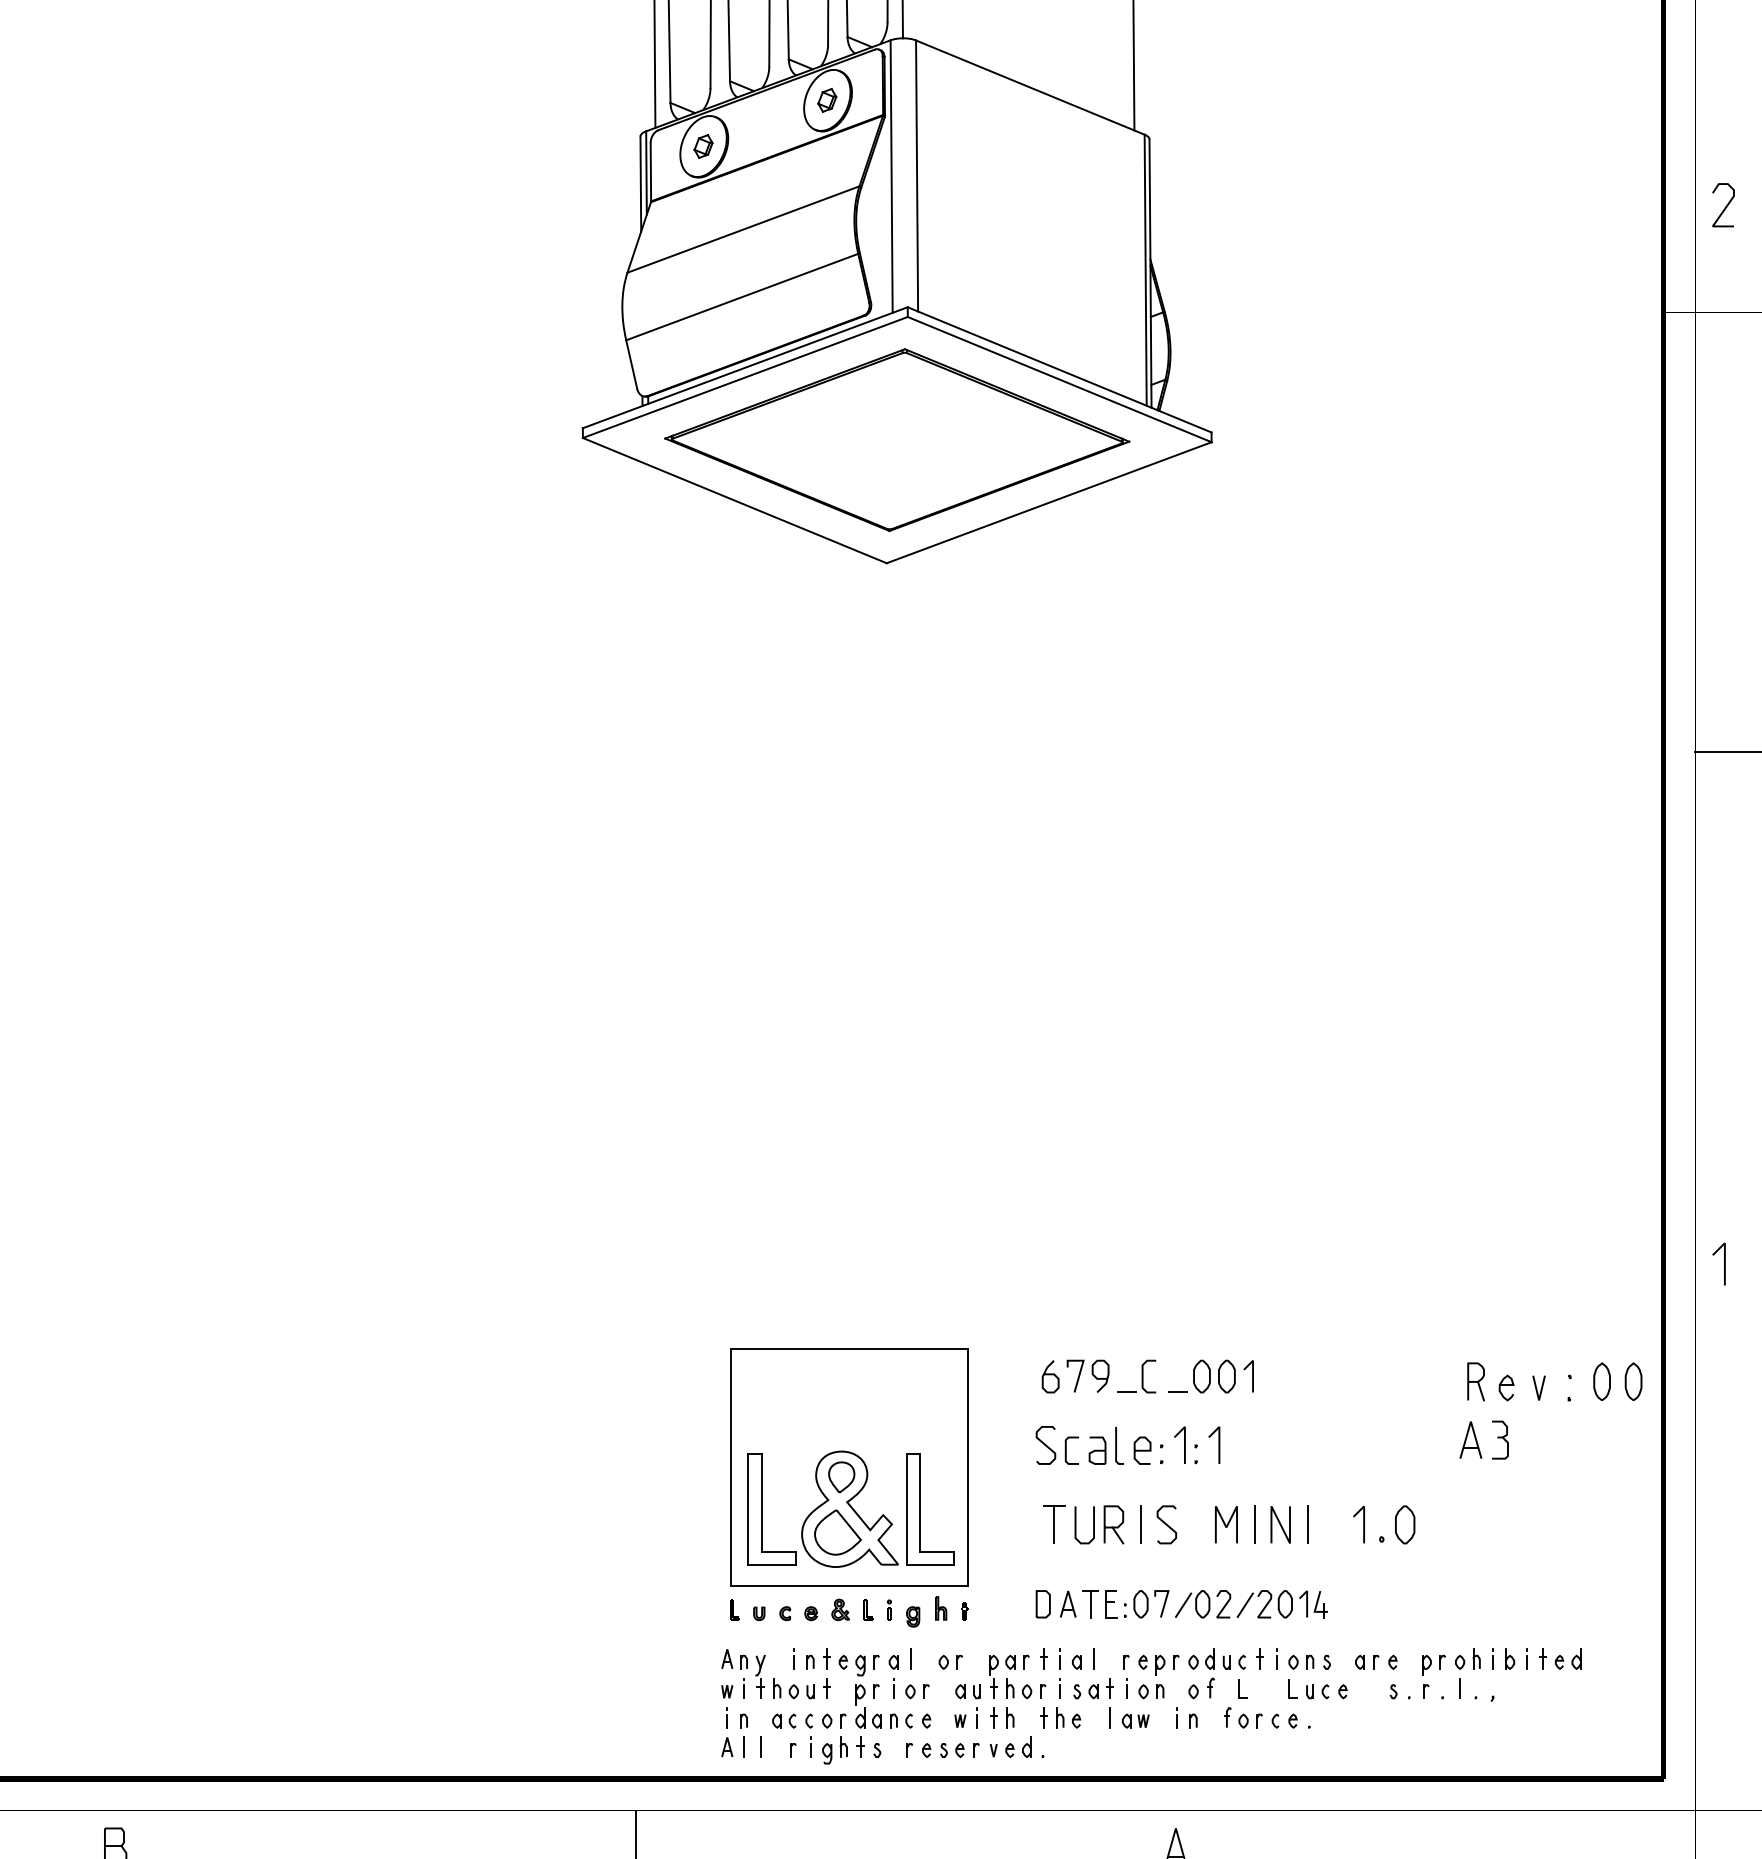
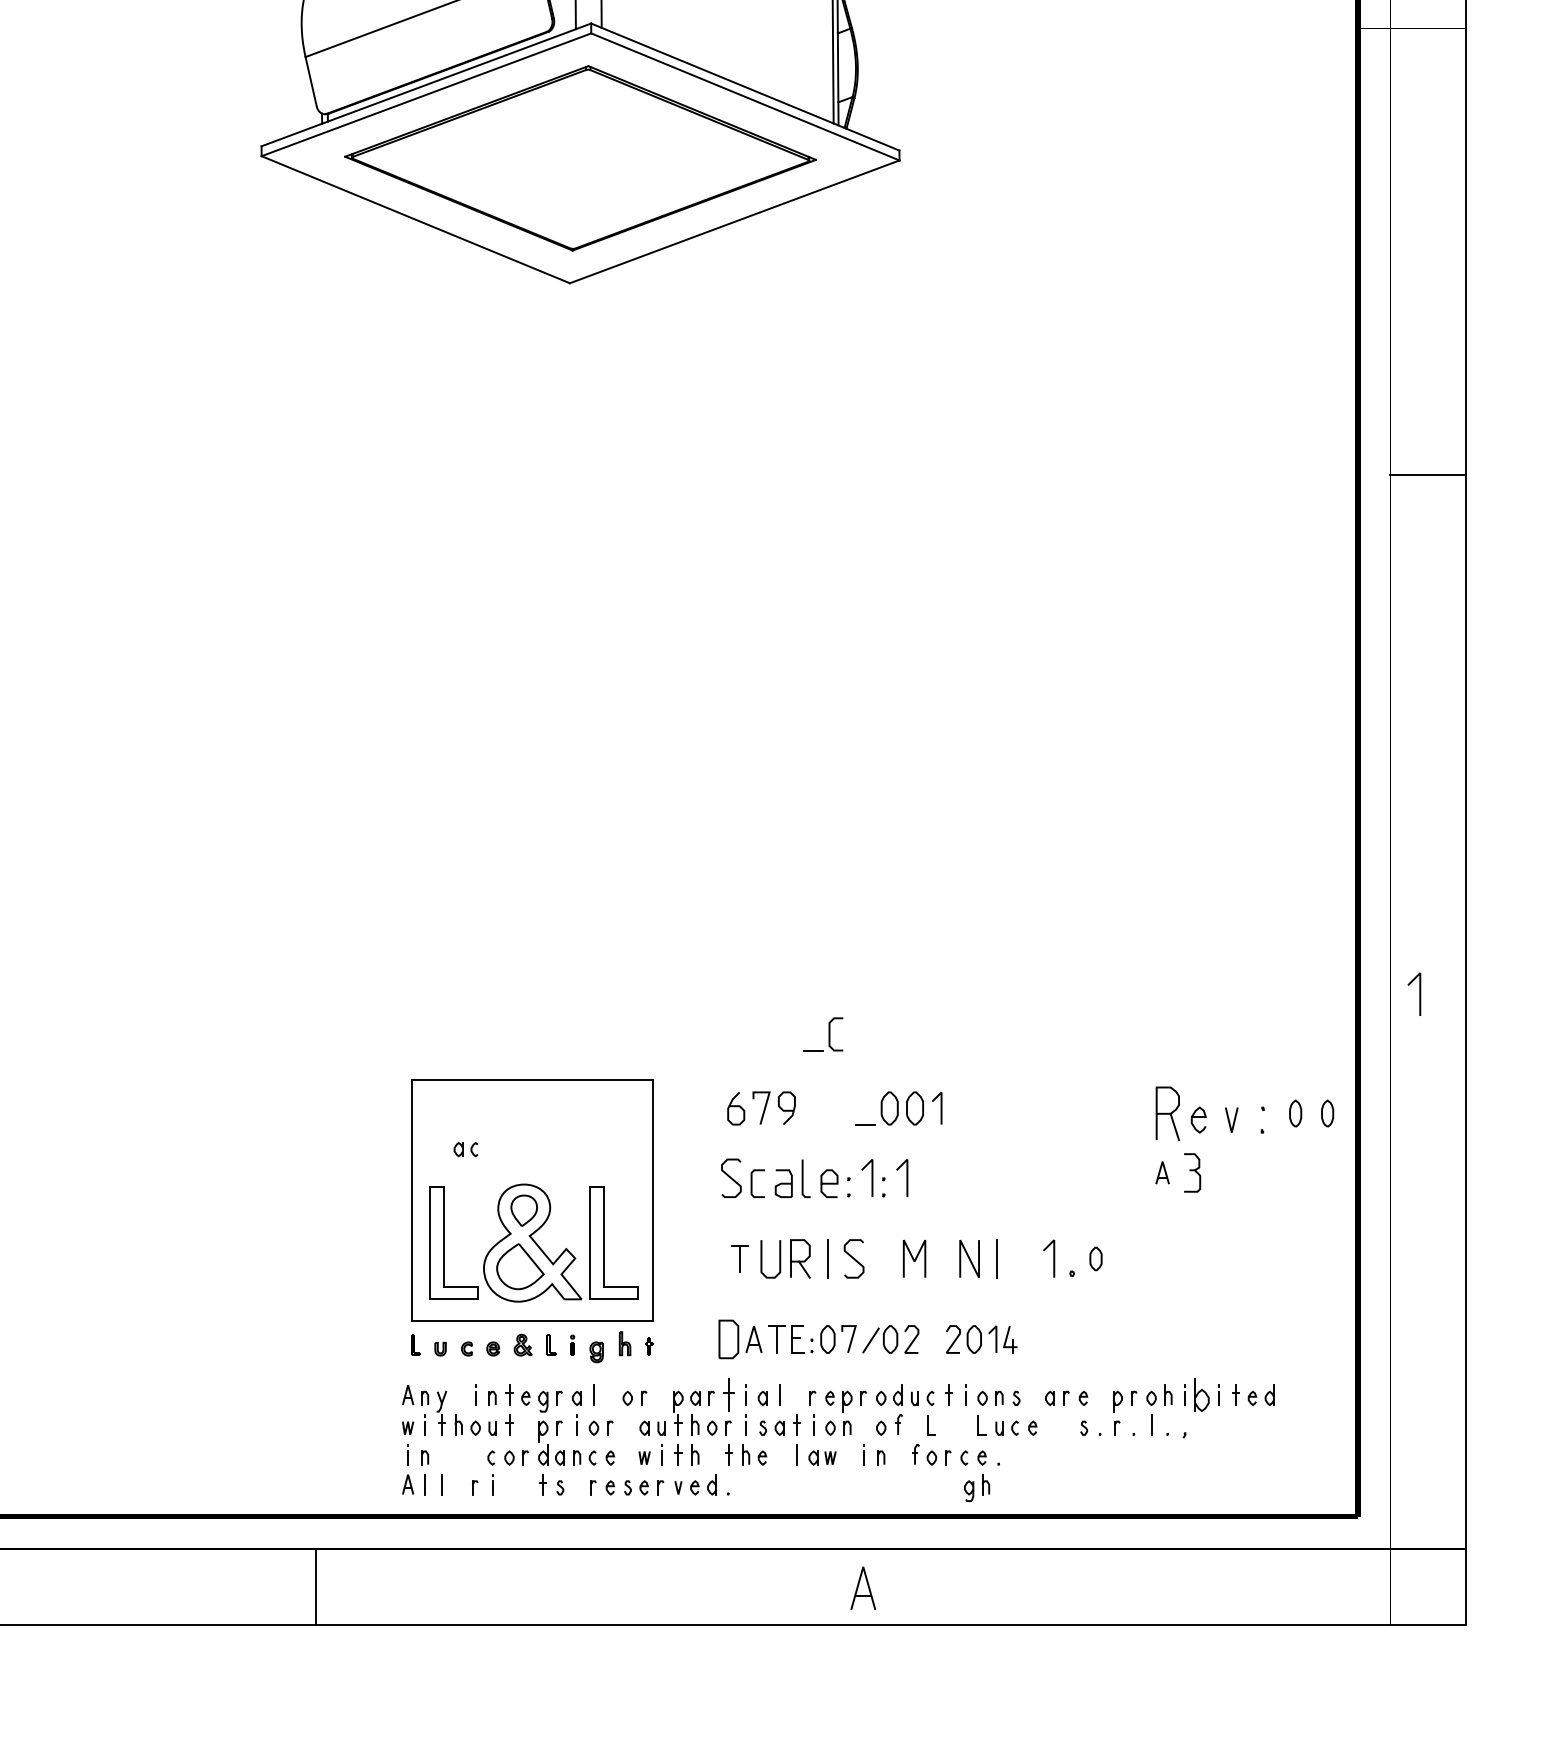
part: (1136, 1376) -> (823, 1034), moved
part: (1475, 1381) -> (1167, 1113), size x1.4
part: (1601, 1381) -> (1295, 1113), size x0.7
part: (1633, 1381) -> (1327, 1113), size x0.7
part: (1470, 1439) -> (1162, 1172), size x0.6
part: (1054, 1524) -> (740, 1258), size x0.7
line: (1254, 1524) -> (943, 1258), removed
part: (1405, 1524) -> (1096, 1258), size x0.6
part: (1042, 1604) -> (727, 1339), size x1.4
line: (1244, 1604) -> (932, 1339), removed
part: (1043, 1658) -> (728, 1394), size x1.6
part: (1510, 1658) -> (1202, 1394), size x1.6
part: (784, 1720) -> (466, 1148), moved
part: (834, 1750) -> (976, 1487), moved

